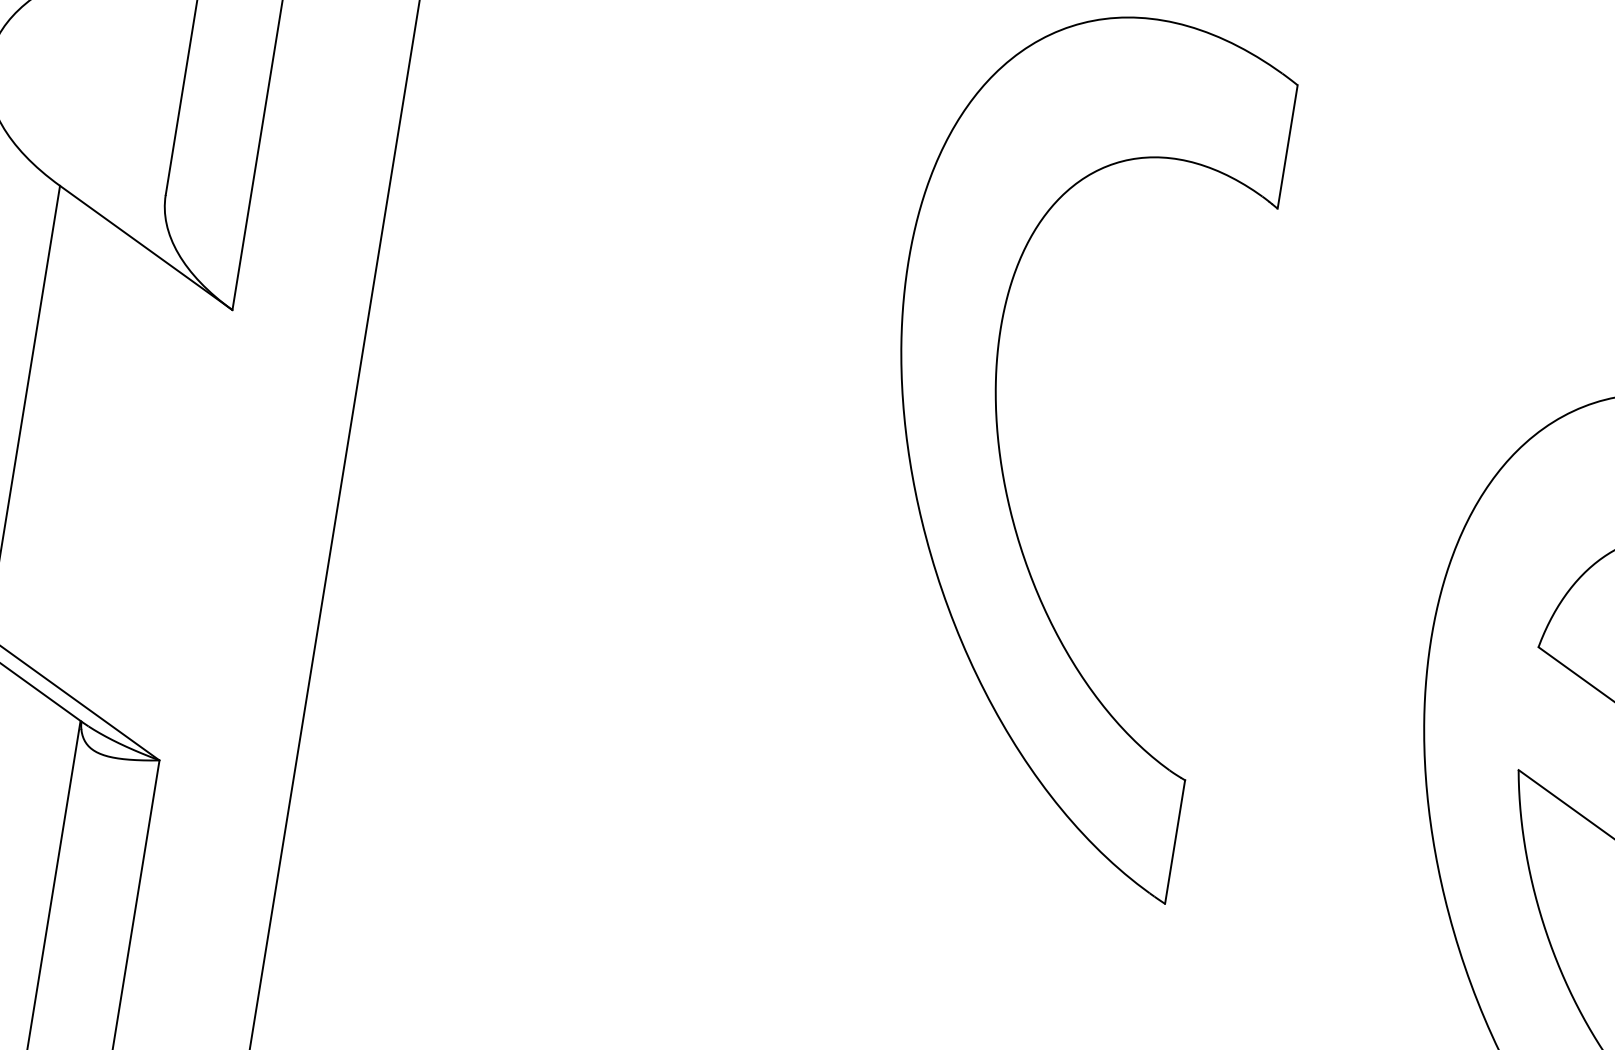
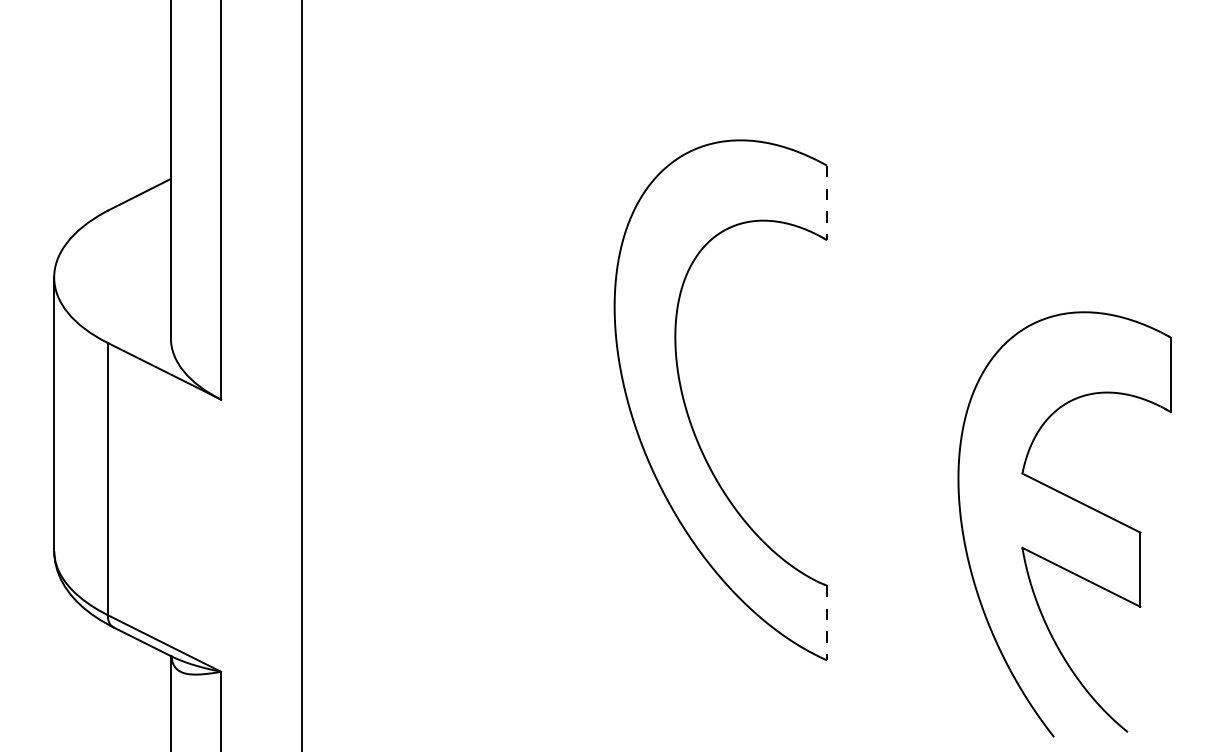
line: (1288, 148) -> (827, 203), solid -> dashed
line: (1175, 842) -> (827, 623), solid -> dashed

